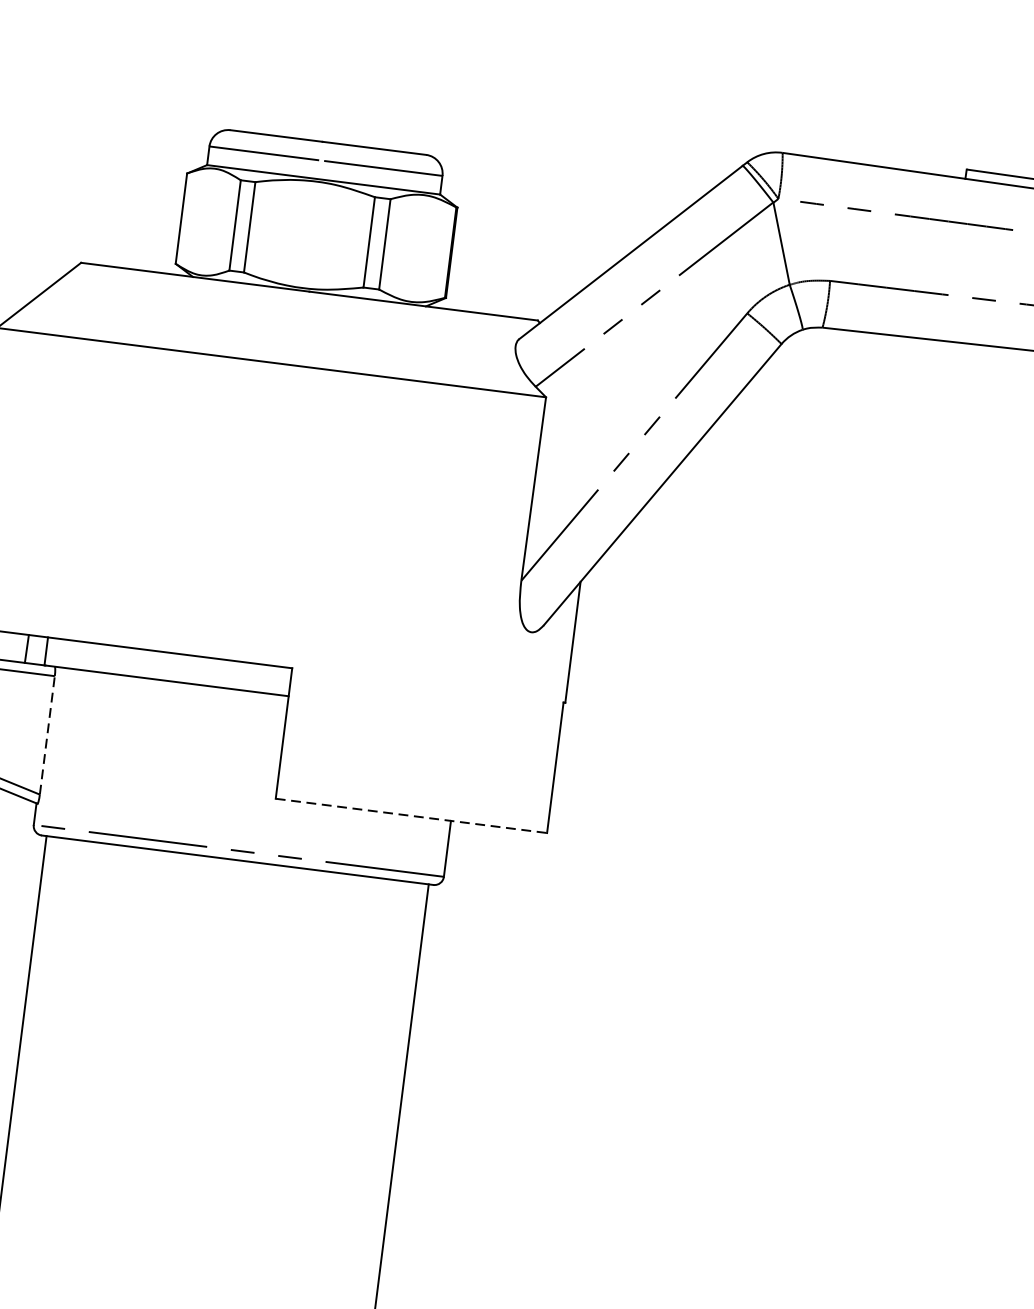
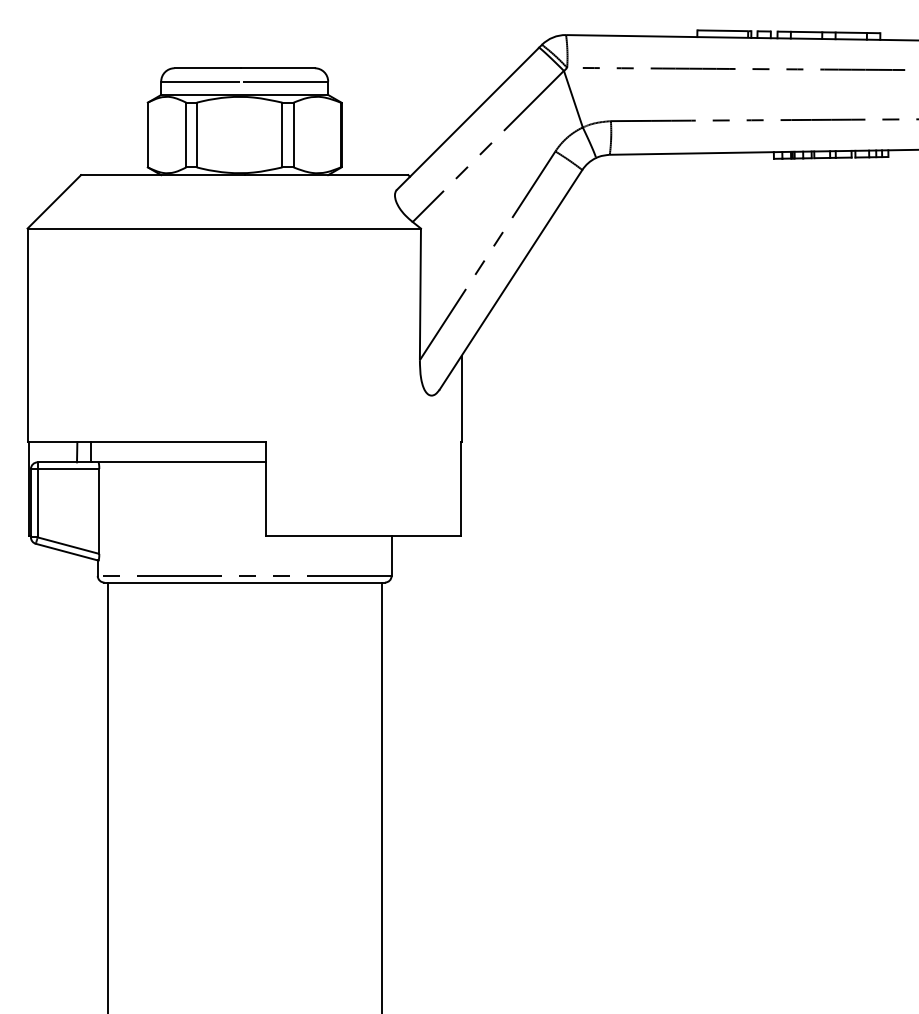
line: (47, 734) -> (99, 510), dashed -> solid
line: (411, 815) -> (363, 535), dashed -> solid

